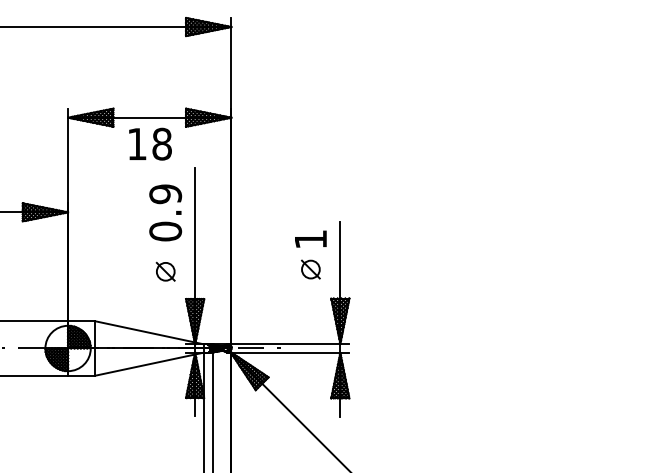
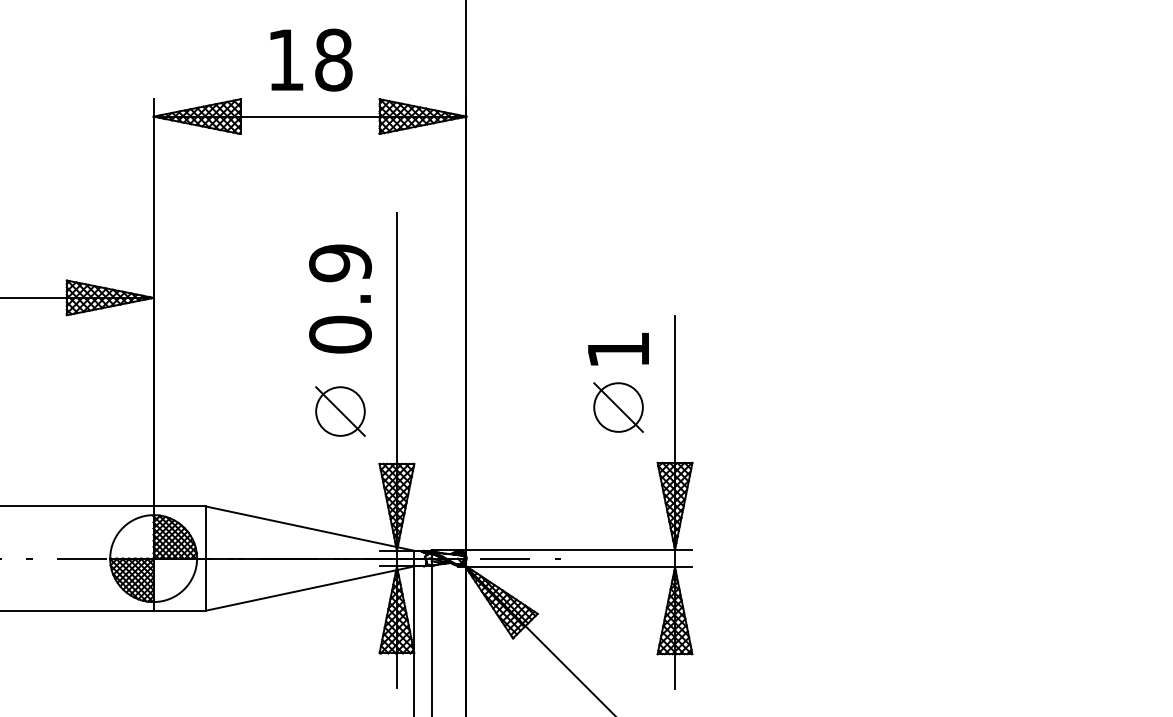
text: (150, 143) -> (311, 58), moved
part: (310, 269) -> (617, 407), size x1.43
part: (165, 271) -> (340, 411), size x1.43

